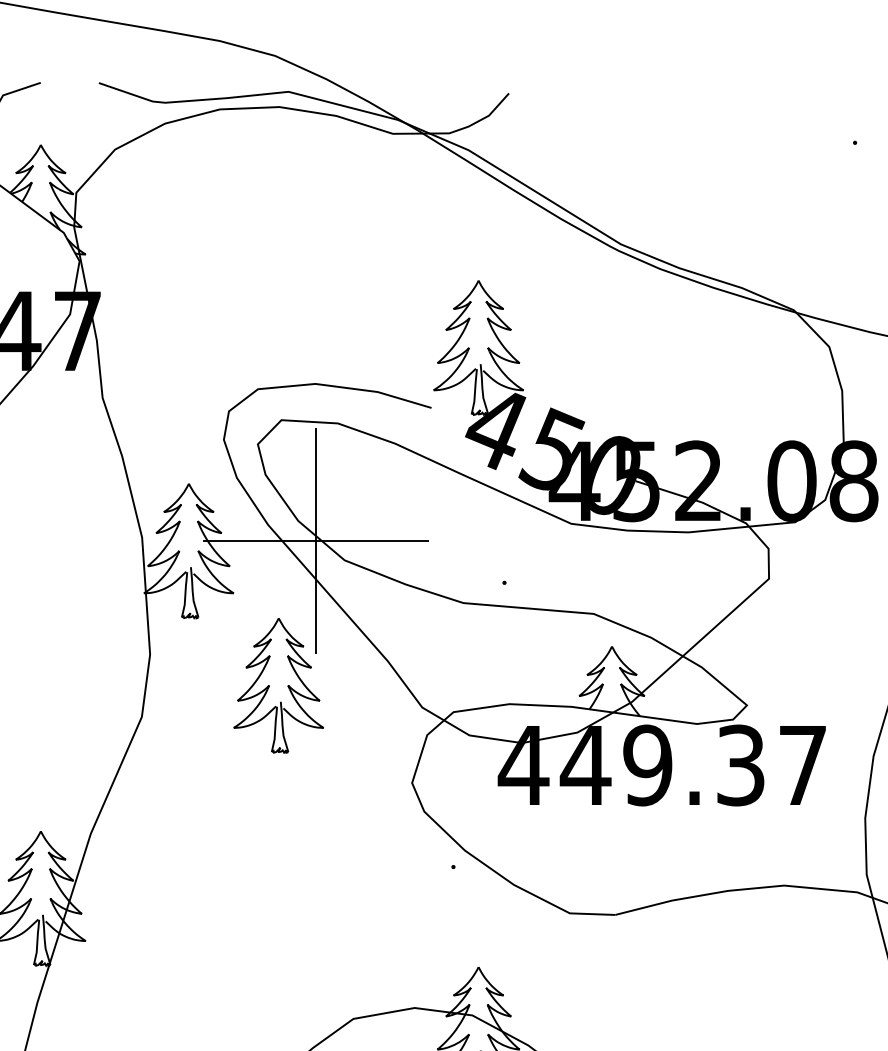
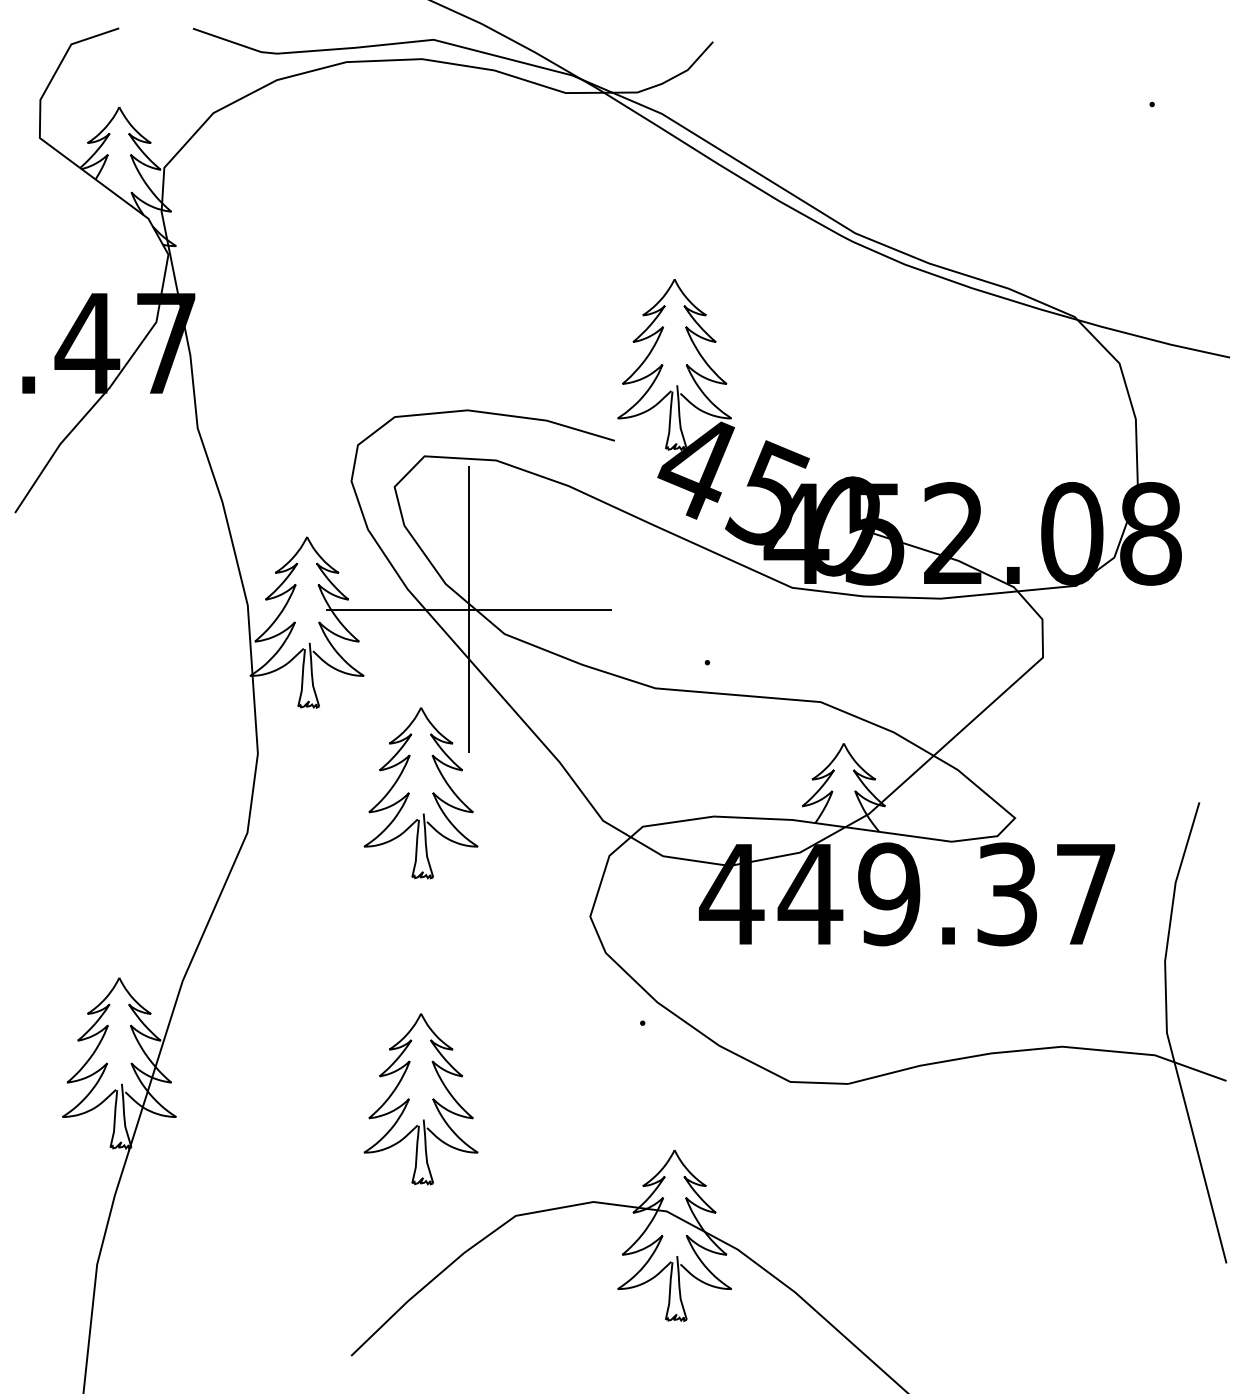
part: (278, 927) -> (420, 1099), added

